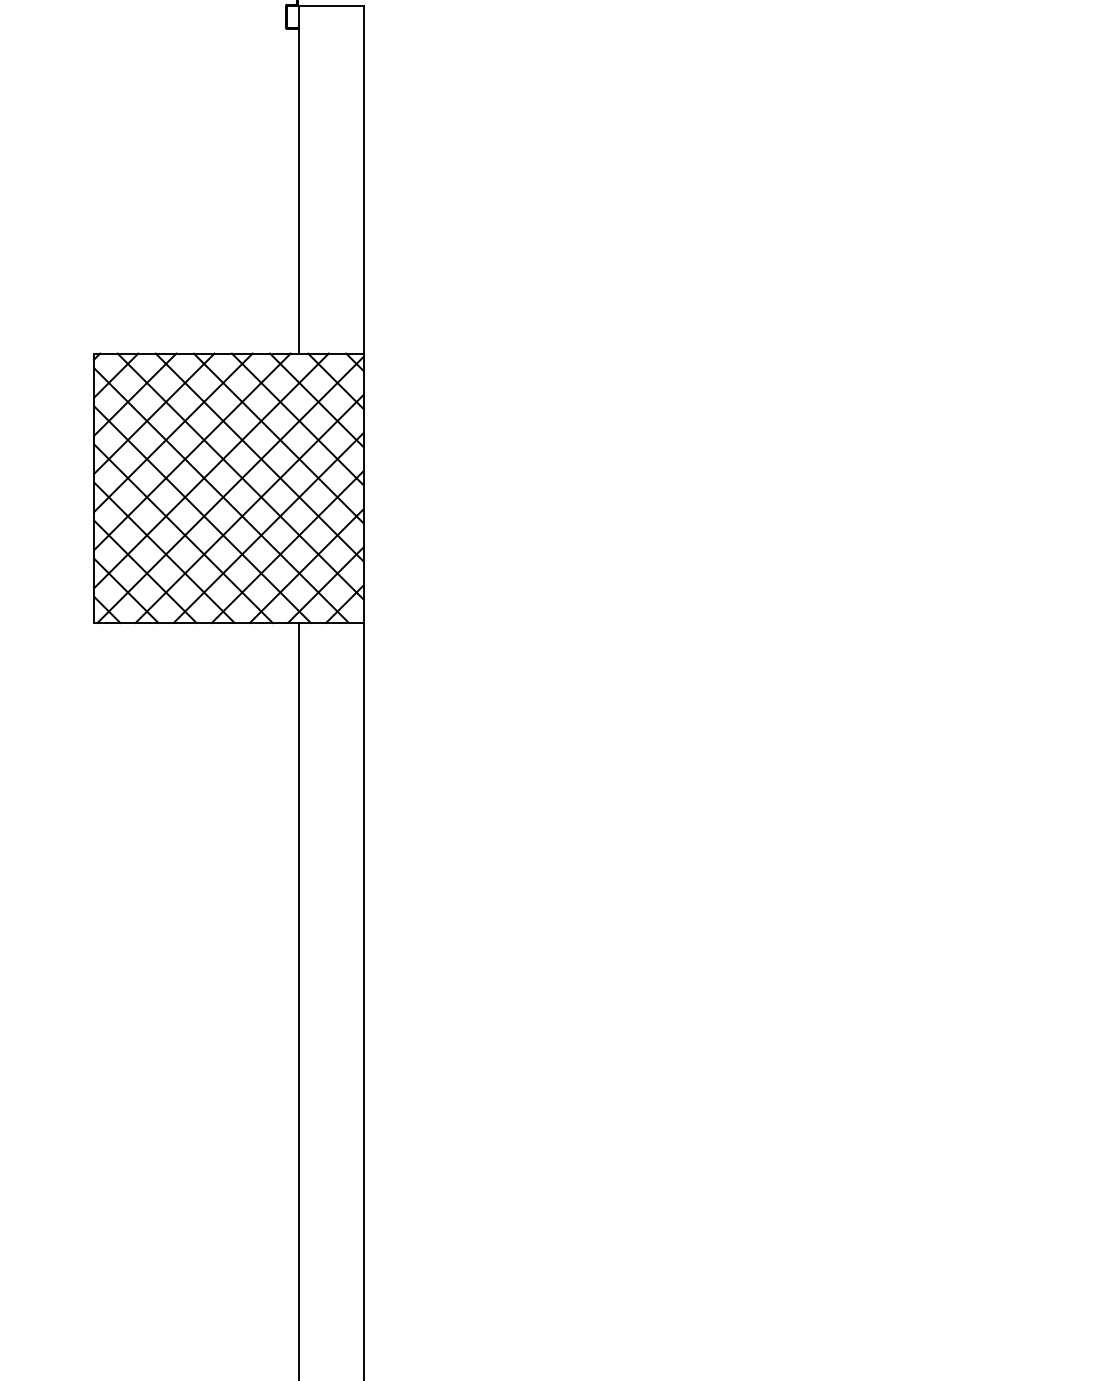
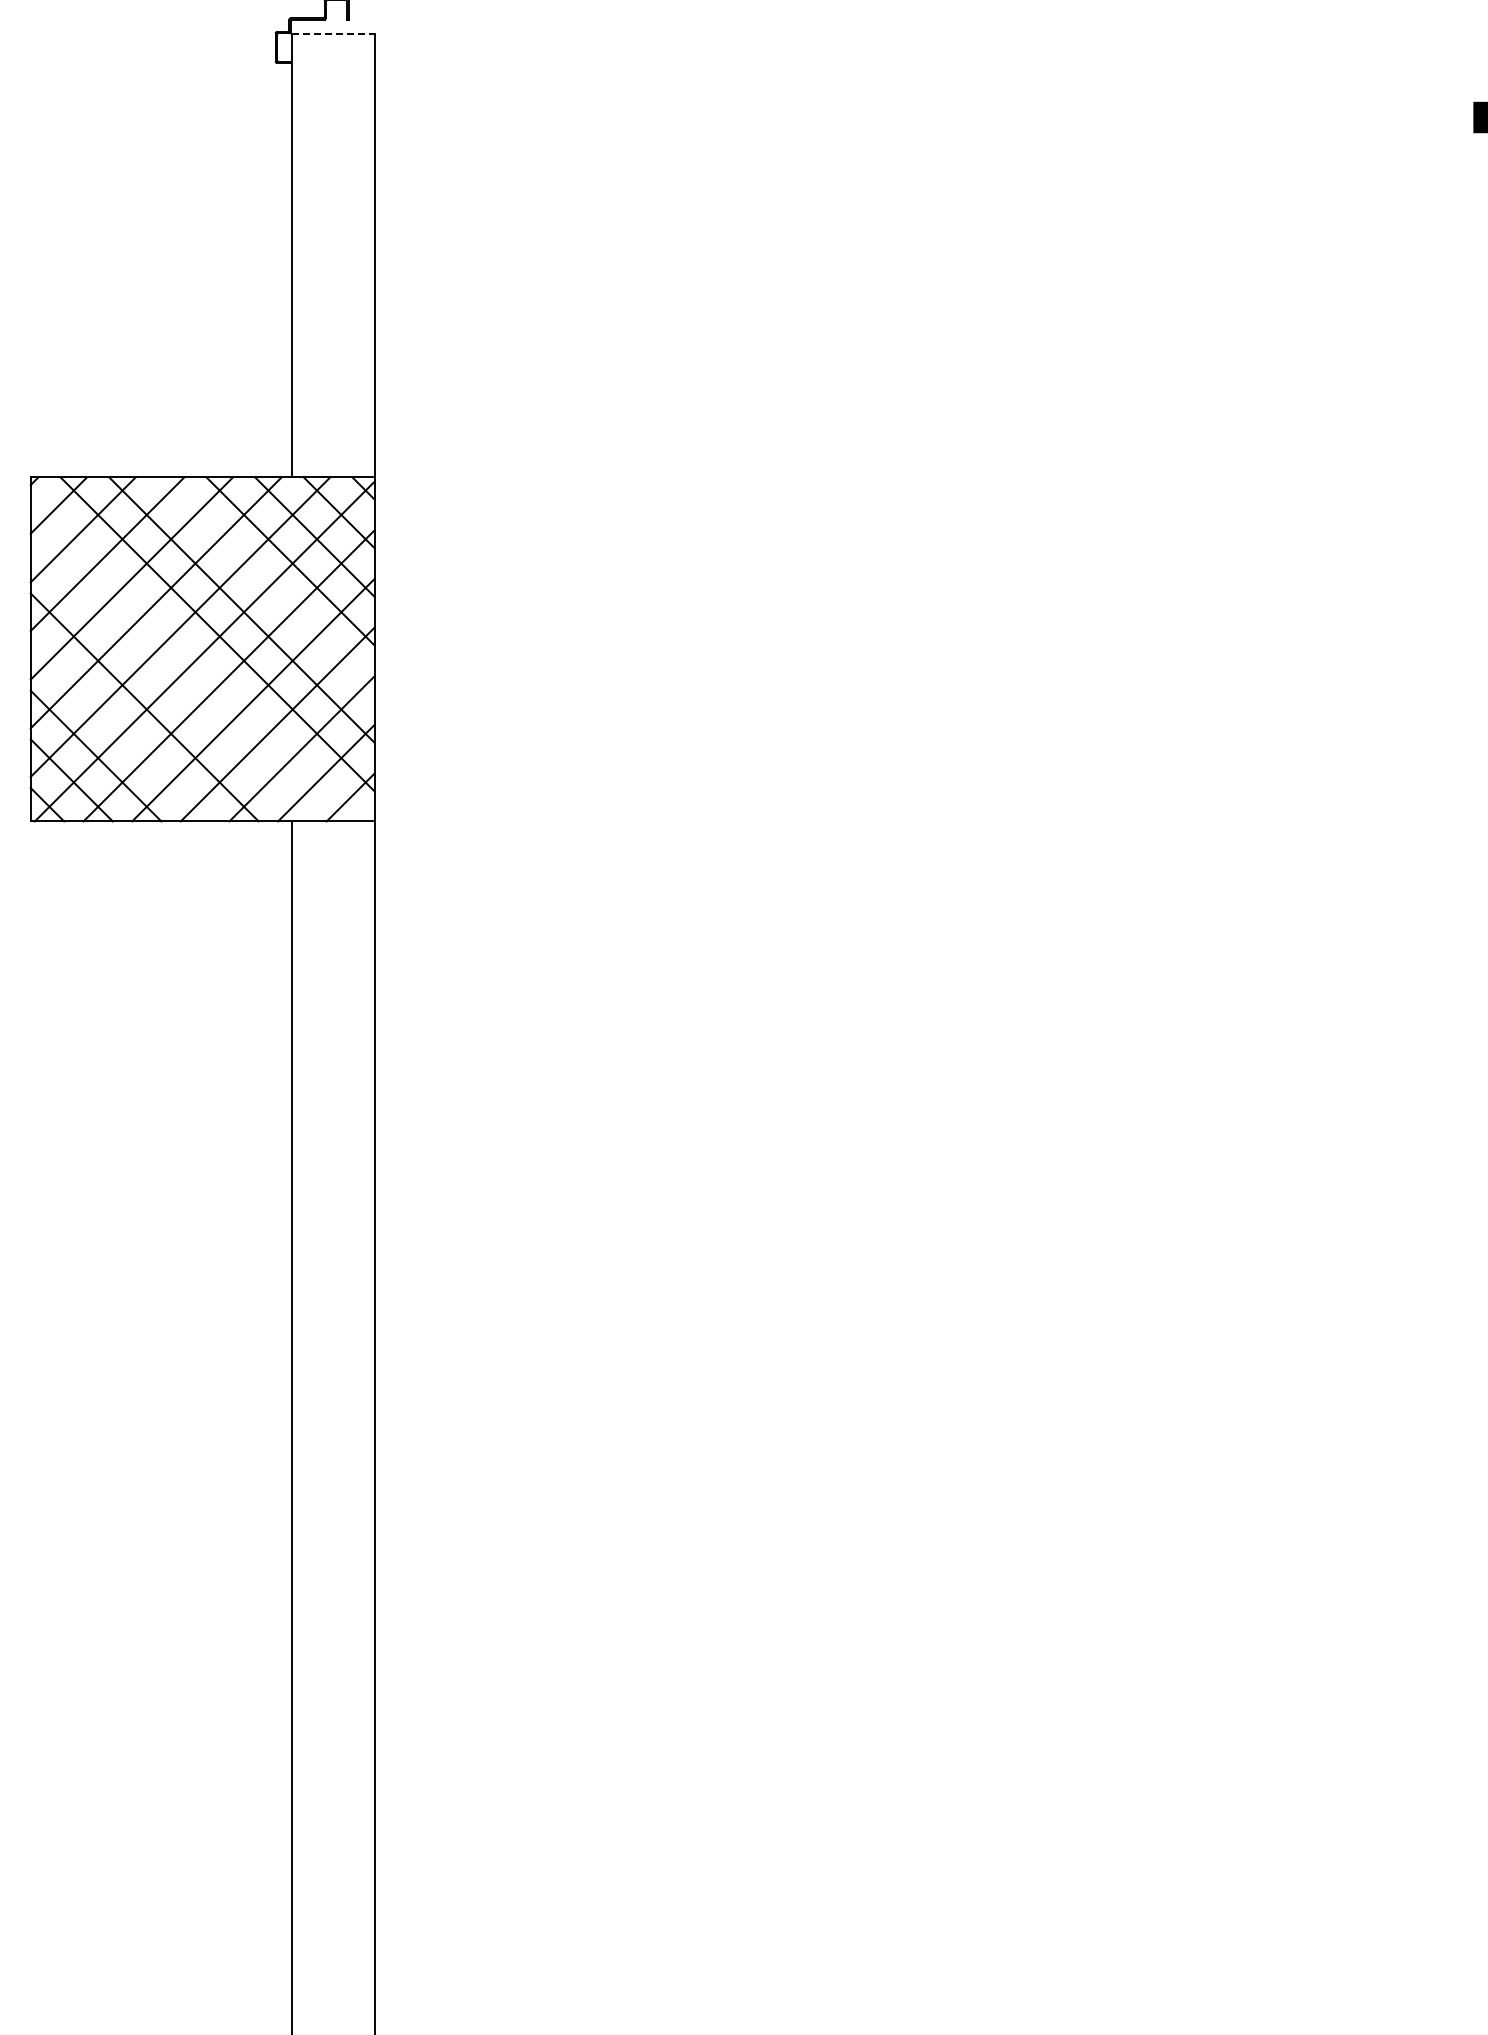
line: (331, 5) -> (333, 33), solid -> dashed
line: (278, 438) -> (265, 585), removed
line: (220, 495) -> (192, 658), removed
line: (202, 514) -> (168, 682), removed
line: (164, 552) -> (120, 731), removed

